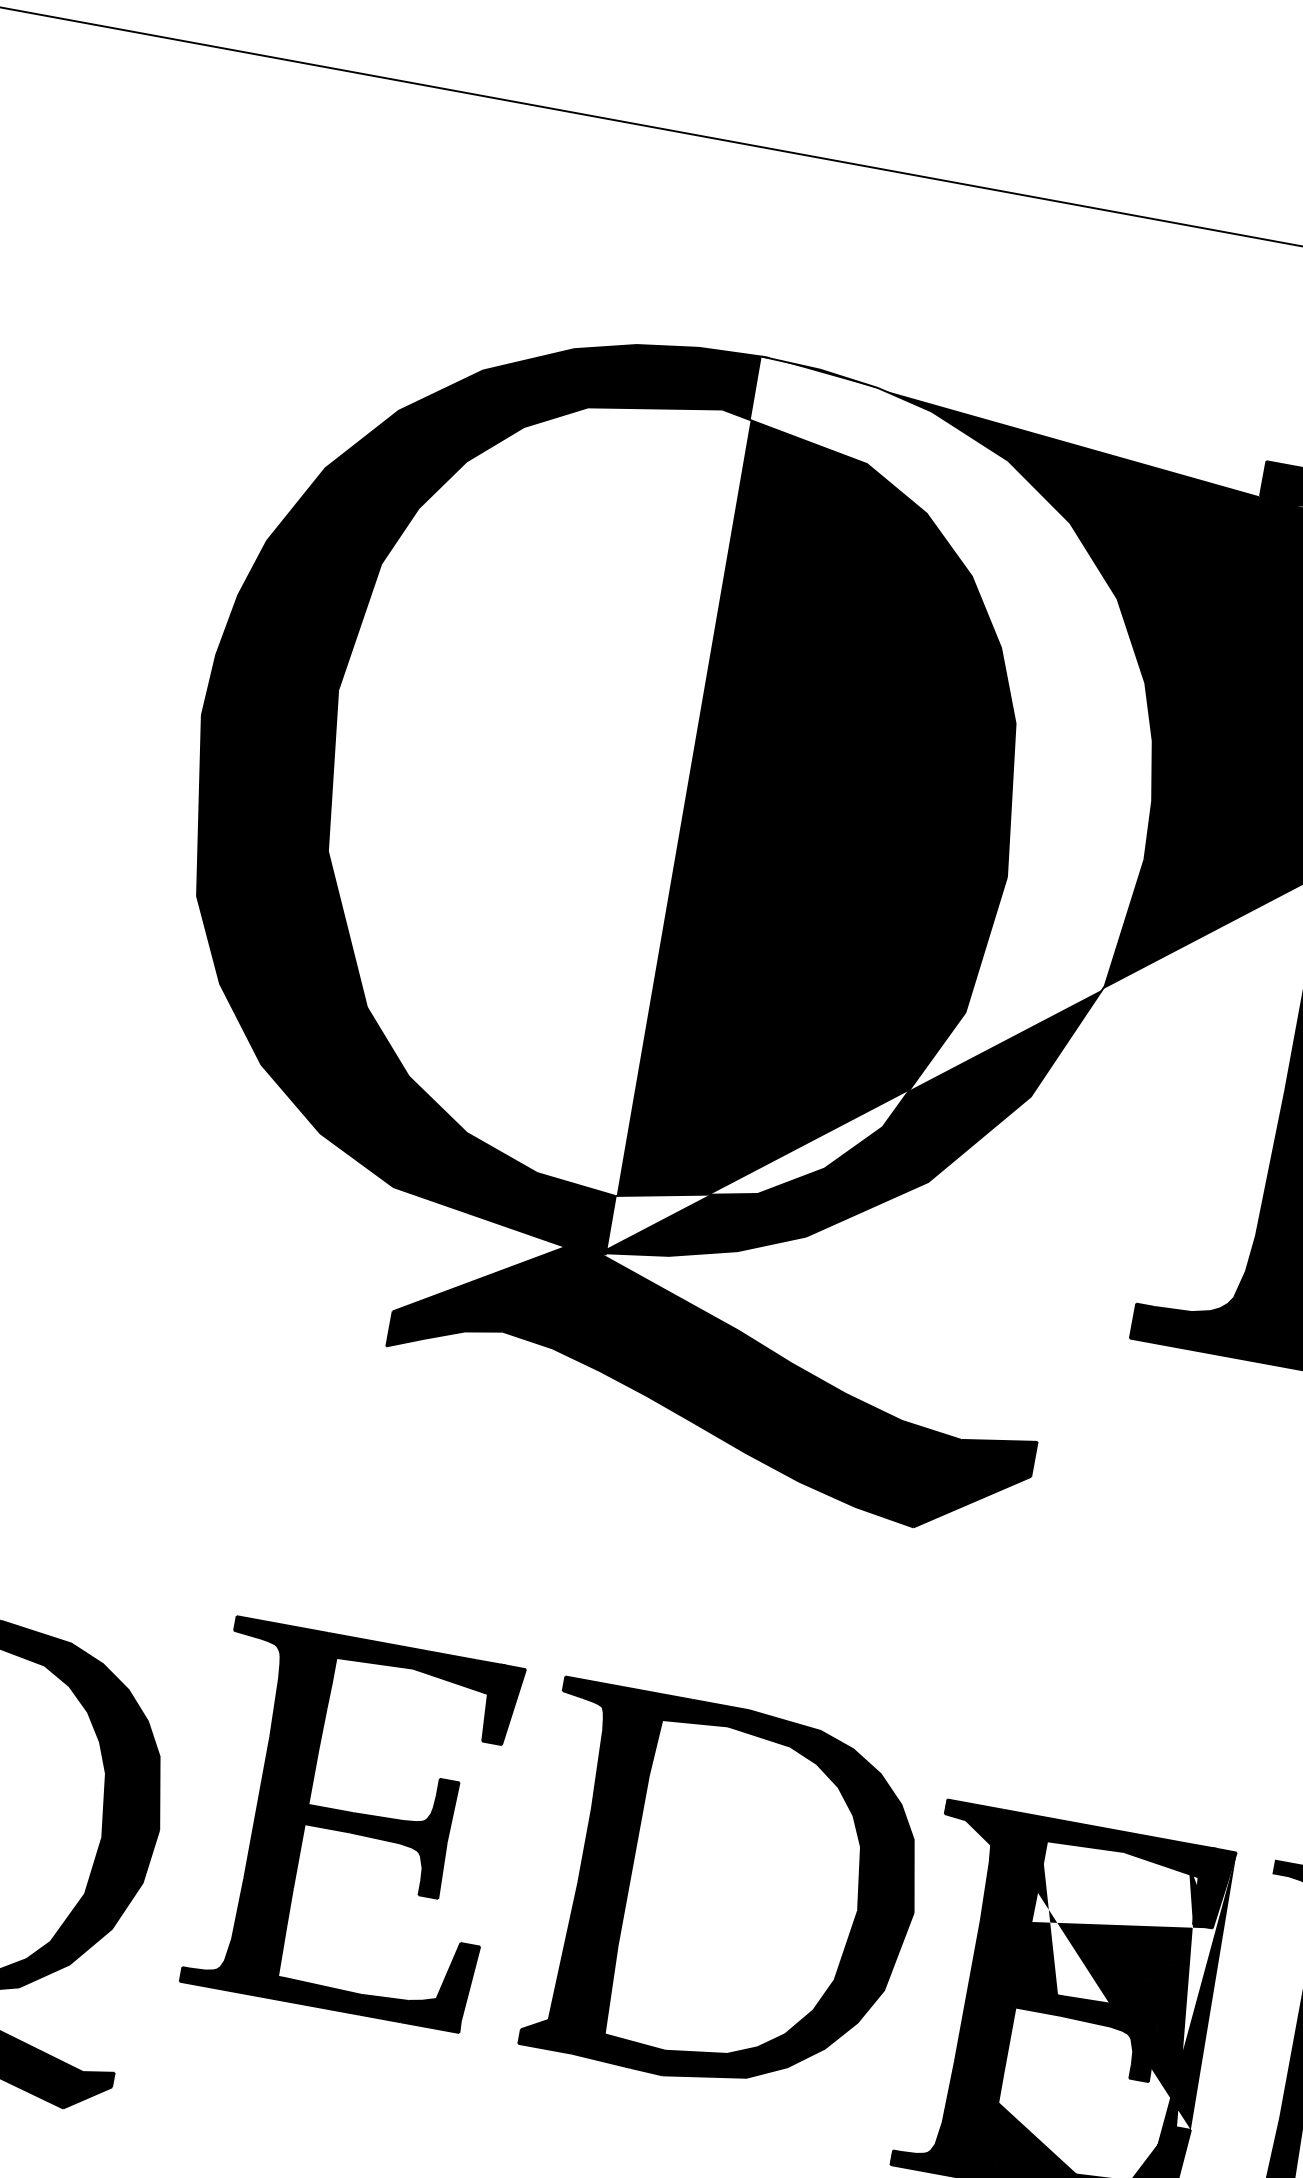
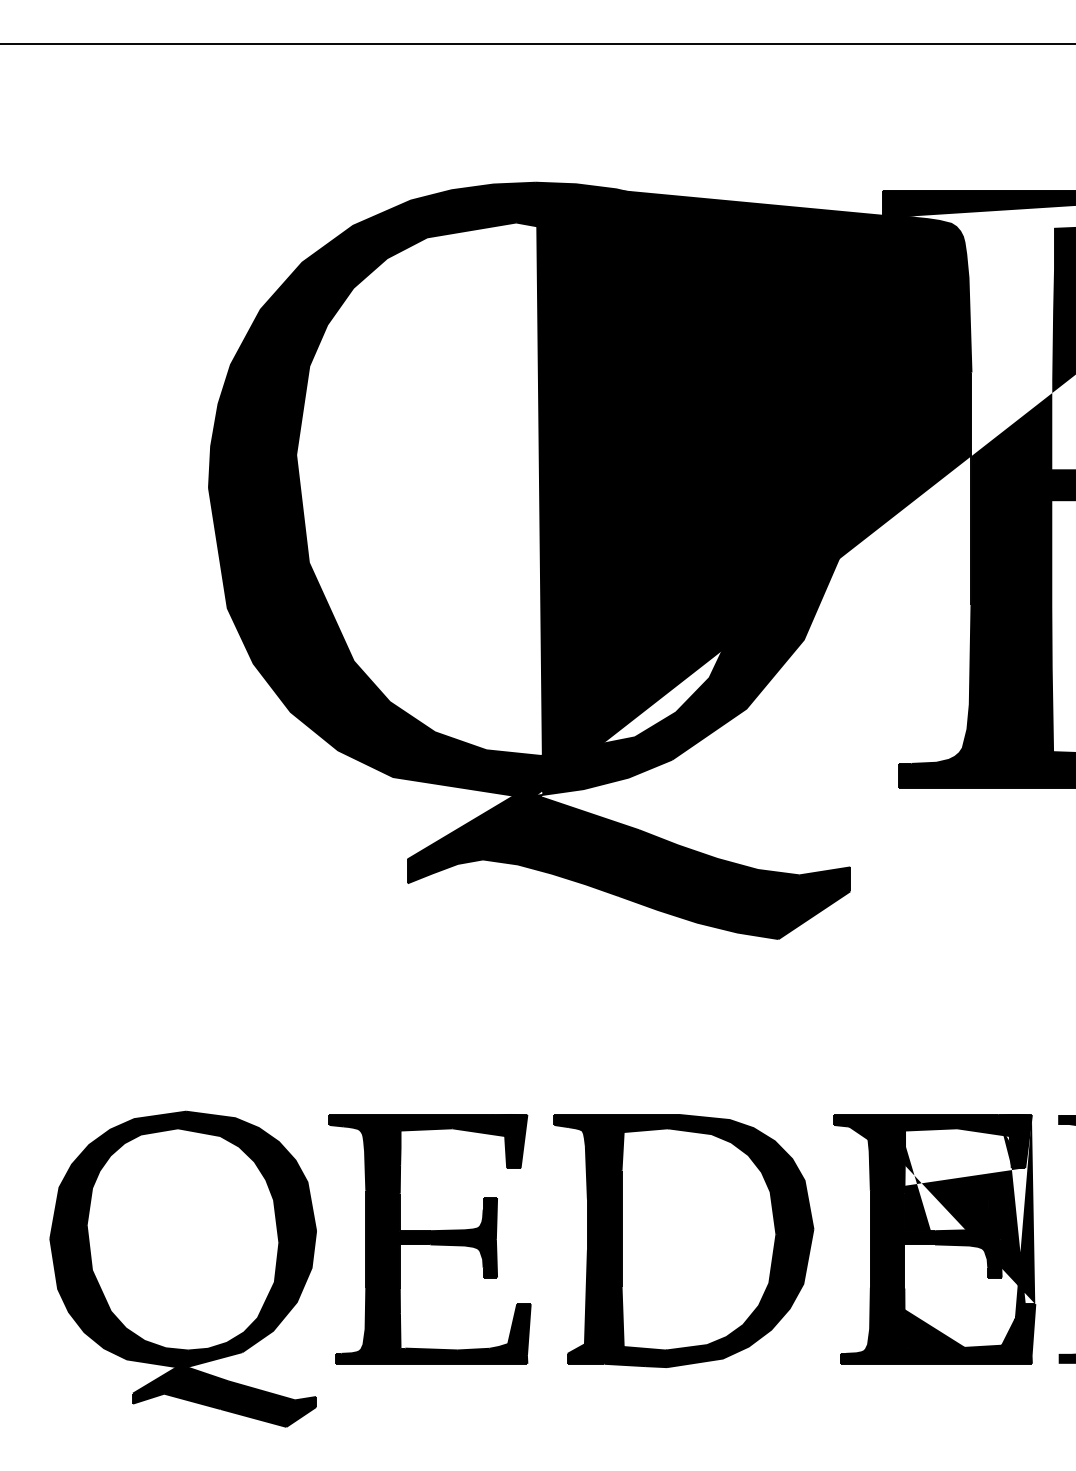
part: (580, 1868) -> (587, 1240), moved

